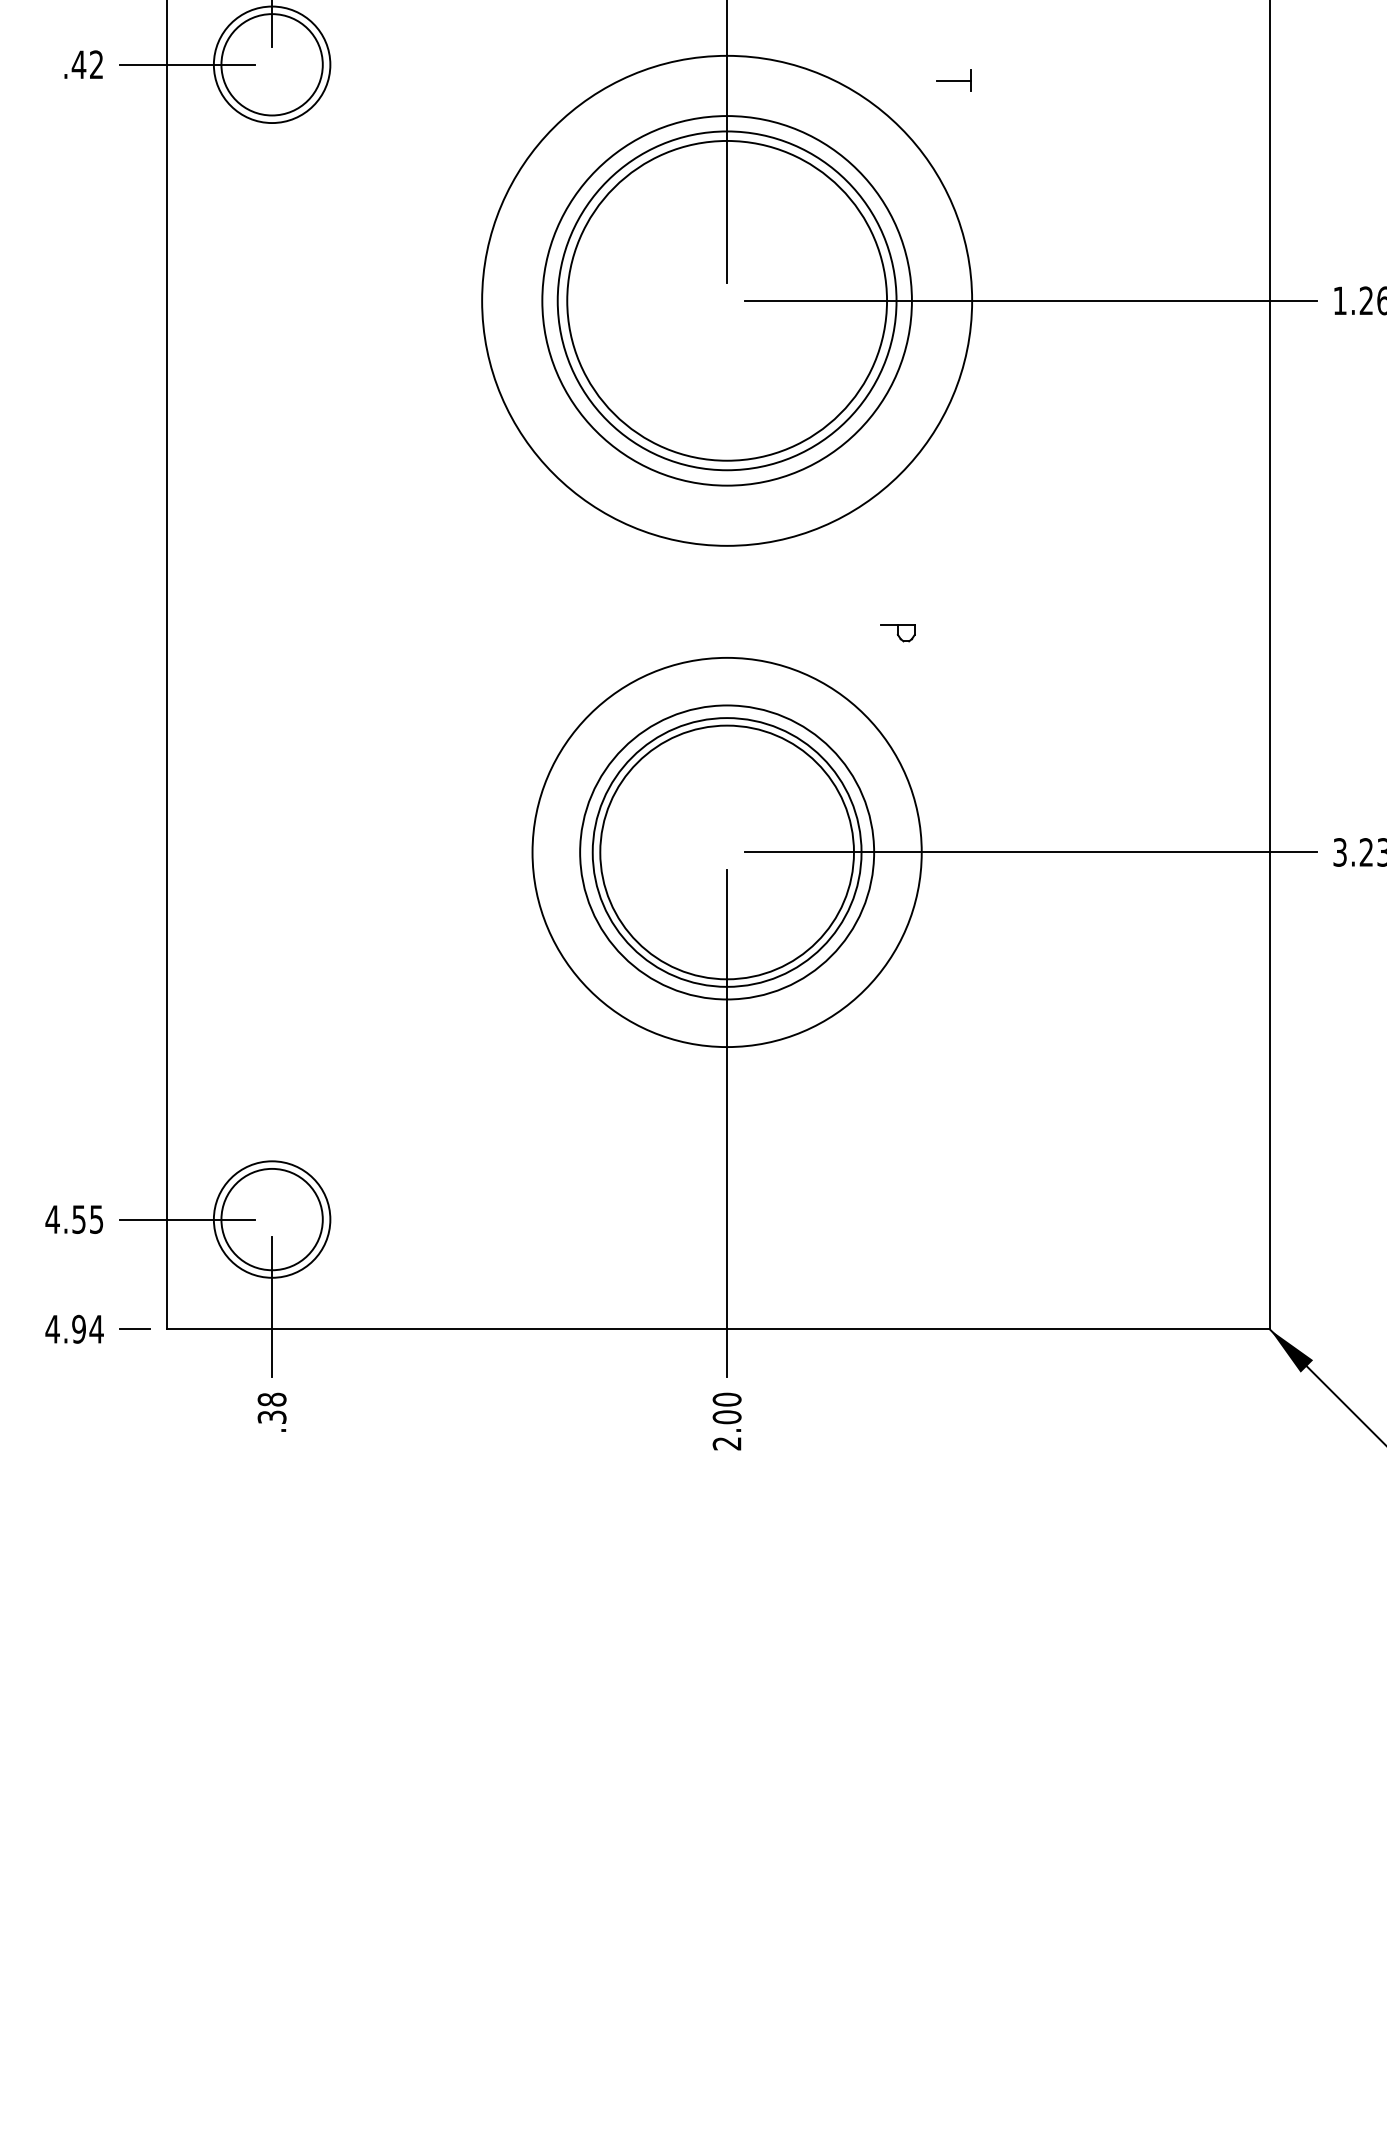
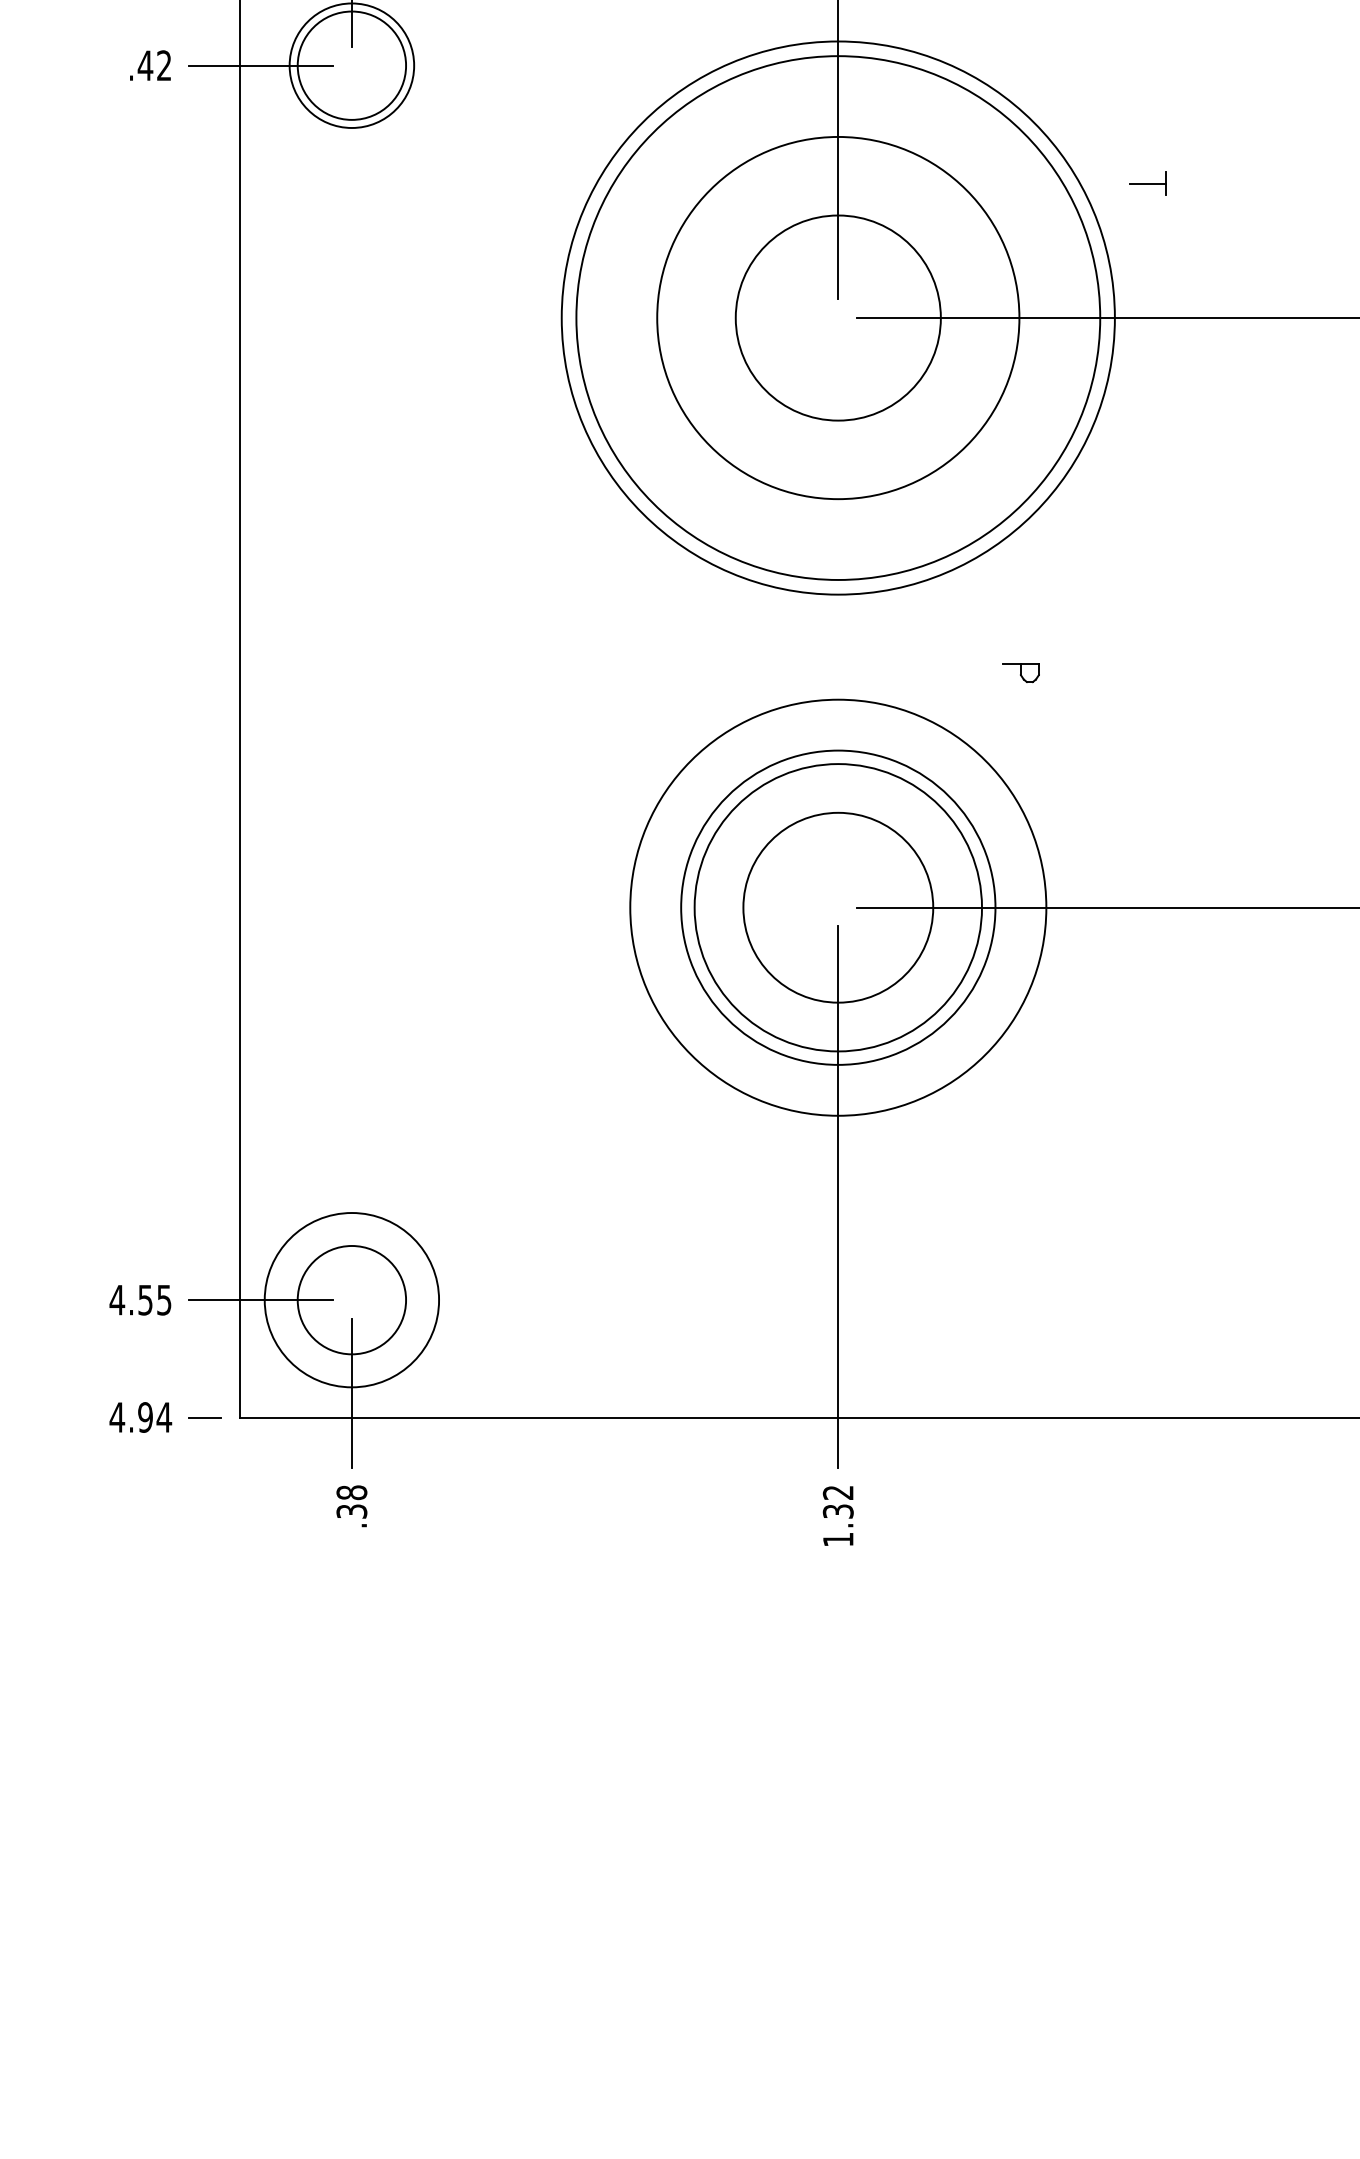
part: (953, 80) -> (1147, 182), moved
circle: (726, 300) -> (837, 317), size x1.4
circle: (727, 300) -> (838, 317), size x0.6
circle: (726, 852) -> (837, 907), size x0.7
circle: (271, 1219) -> (351, 1300), size x1.4
text: (726, 1421) -> (837, 1516), 2.00 -> 1.32

